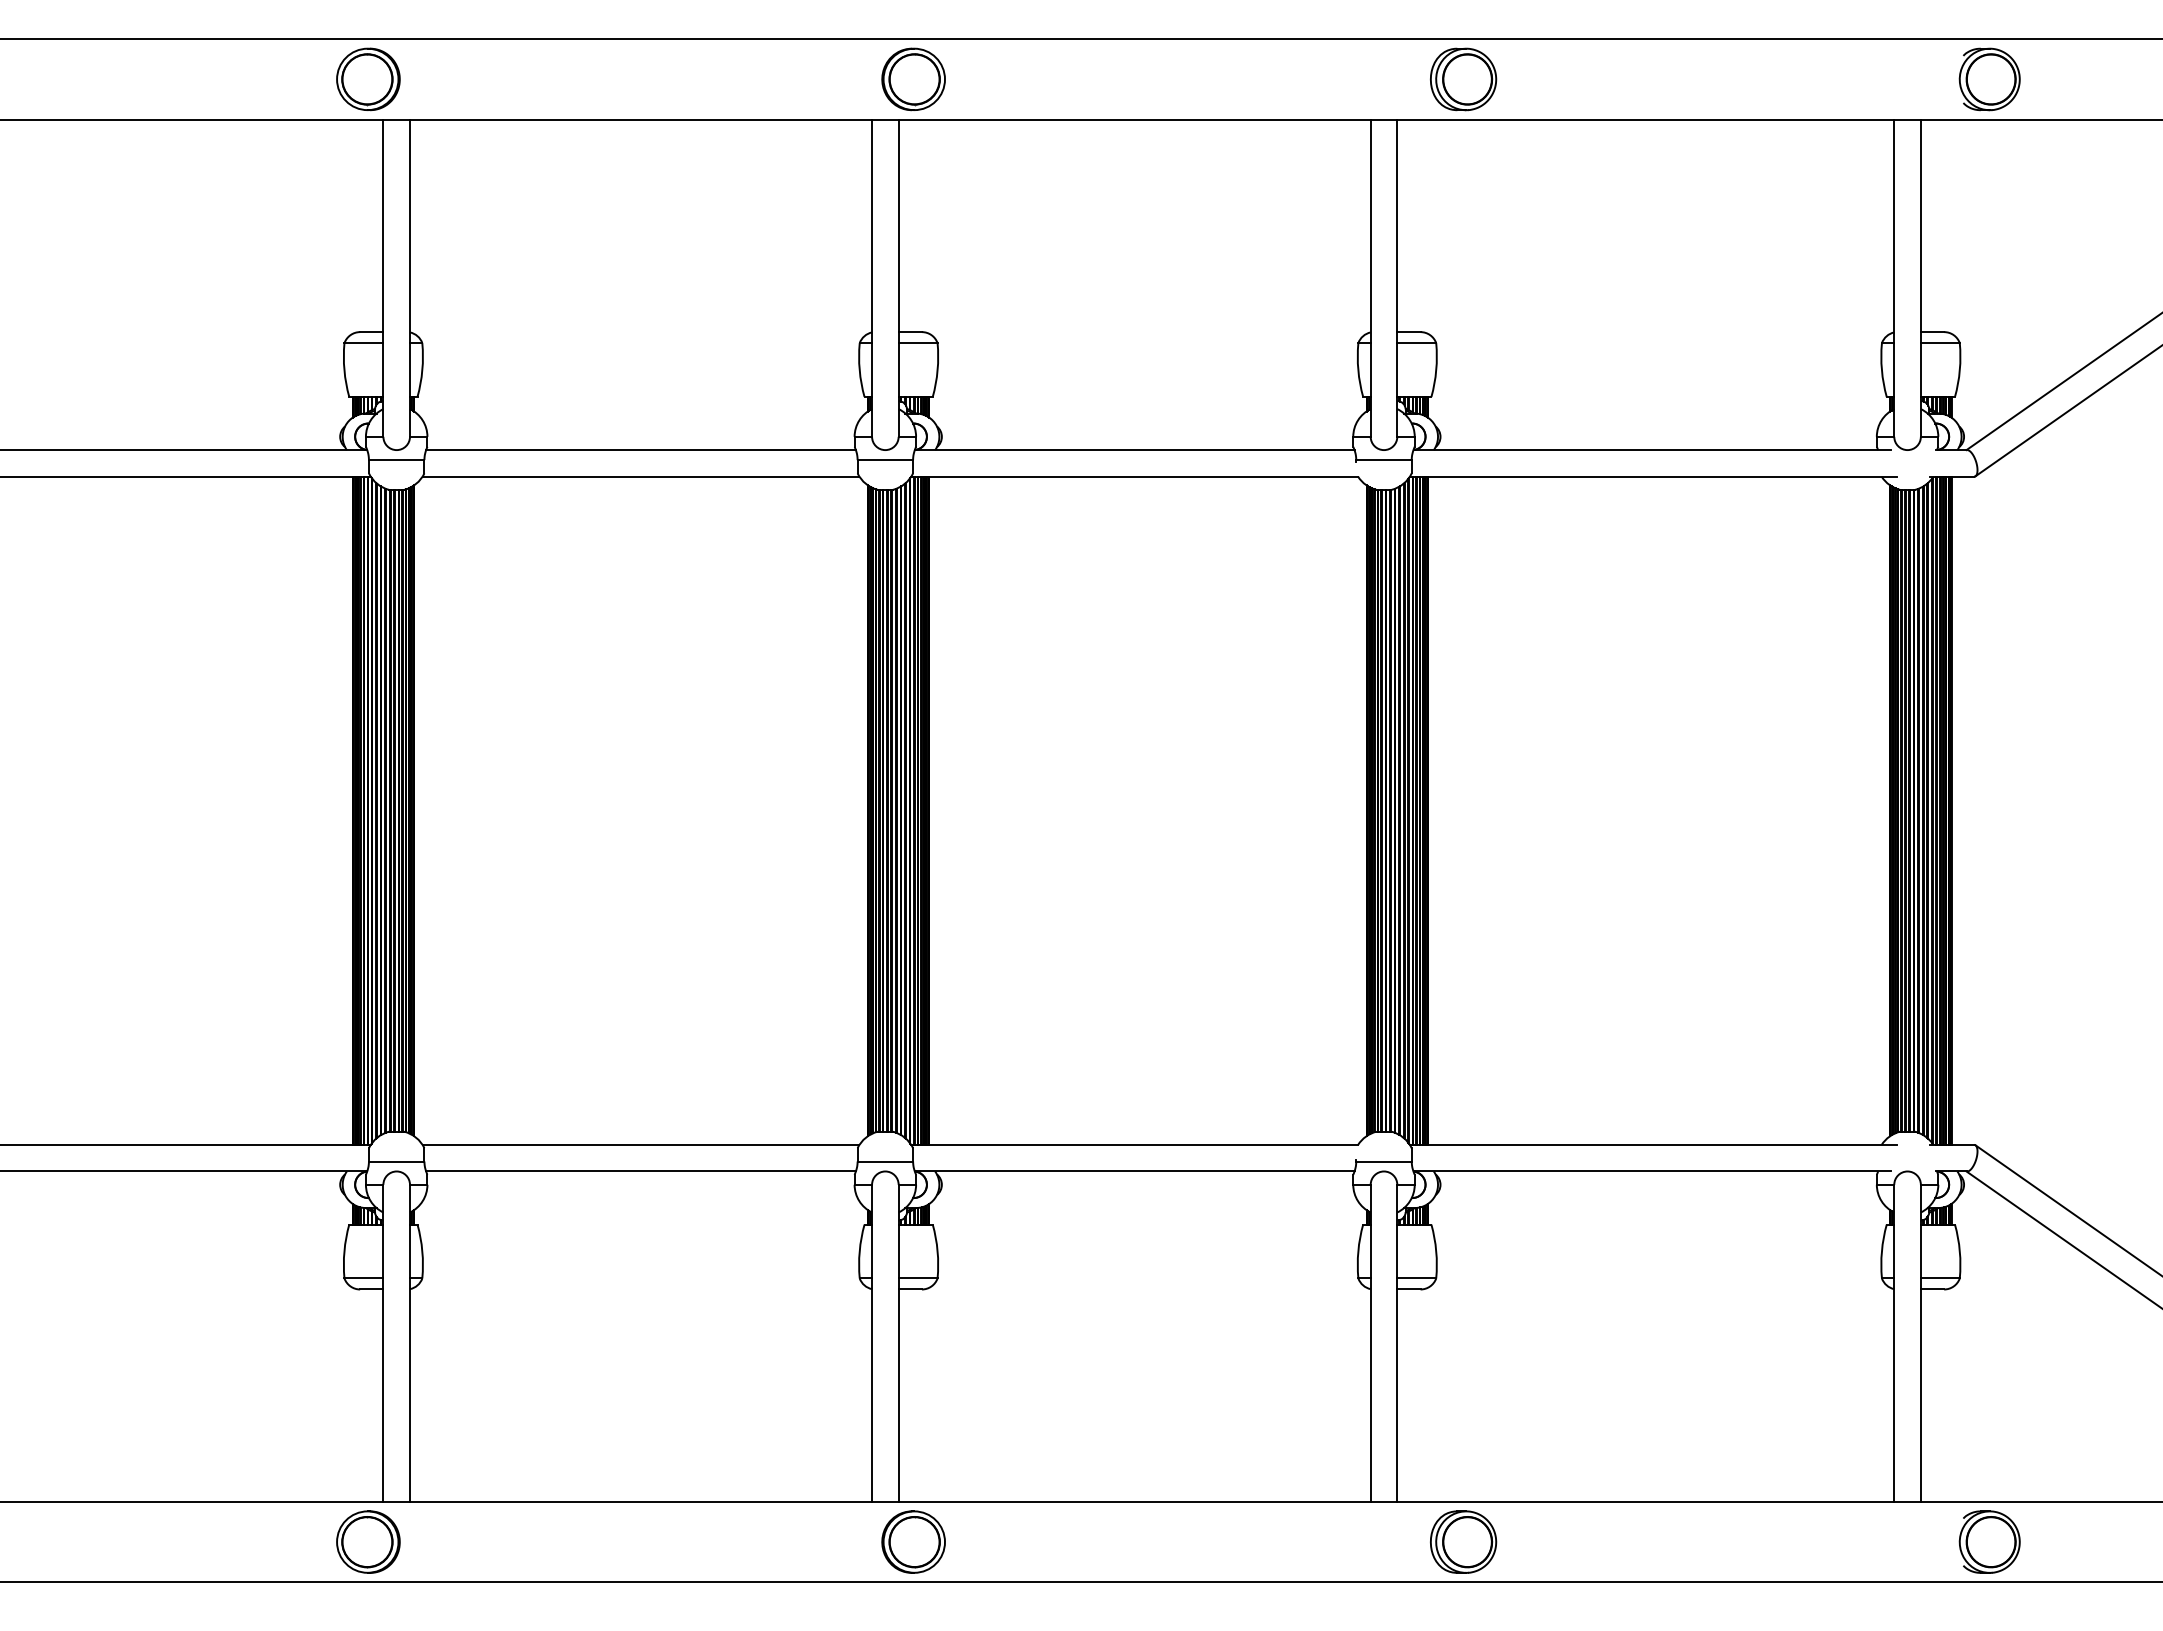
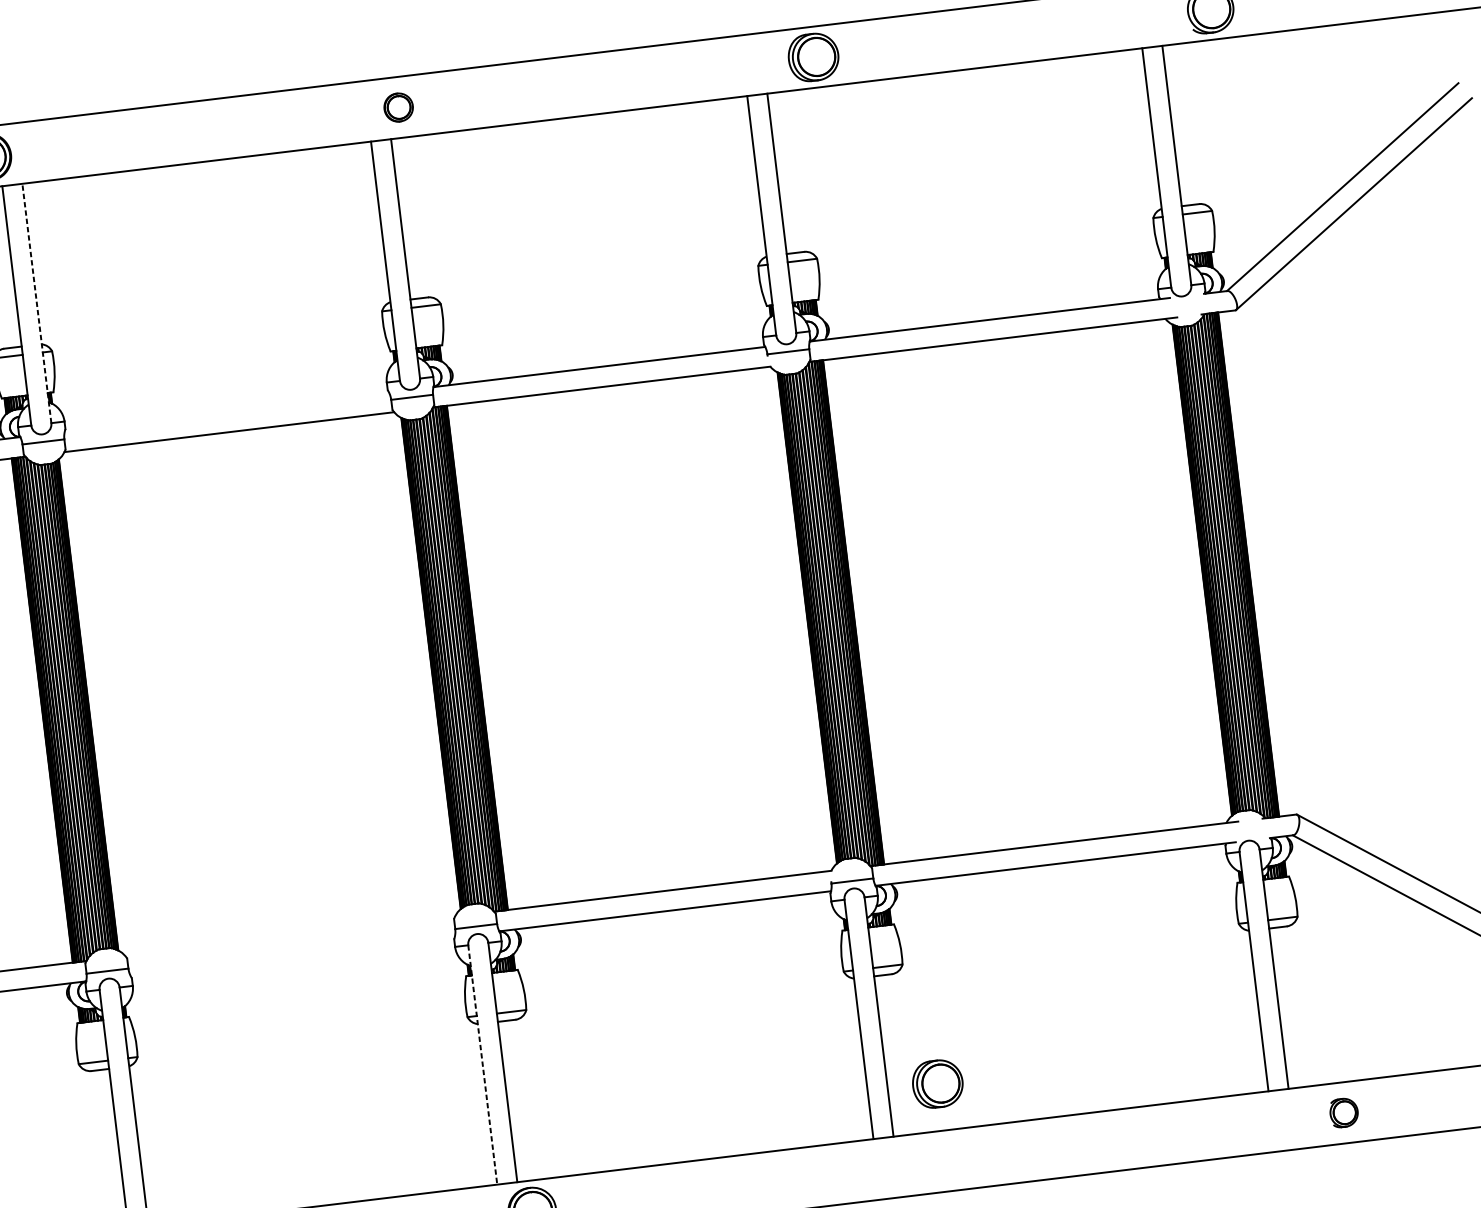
part: (913, 79) -> (398, 107), size x0.6
line: (409, 278) -> (36, 303), solid -> dashed
line: (640, 450) -> (226, 412), removed
line: (640, 1144) -> (289, 936), removed
line: (640, 1171) -> (292, 956), removed
line: (872, 1343) -> (483, 1065), solid -> dashed
part: (1463, 1541) -> (937, 1083), moved
part: (1989, 1541) -> (1343, 1112), size x0.6

